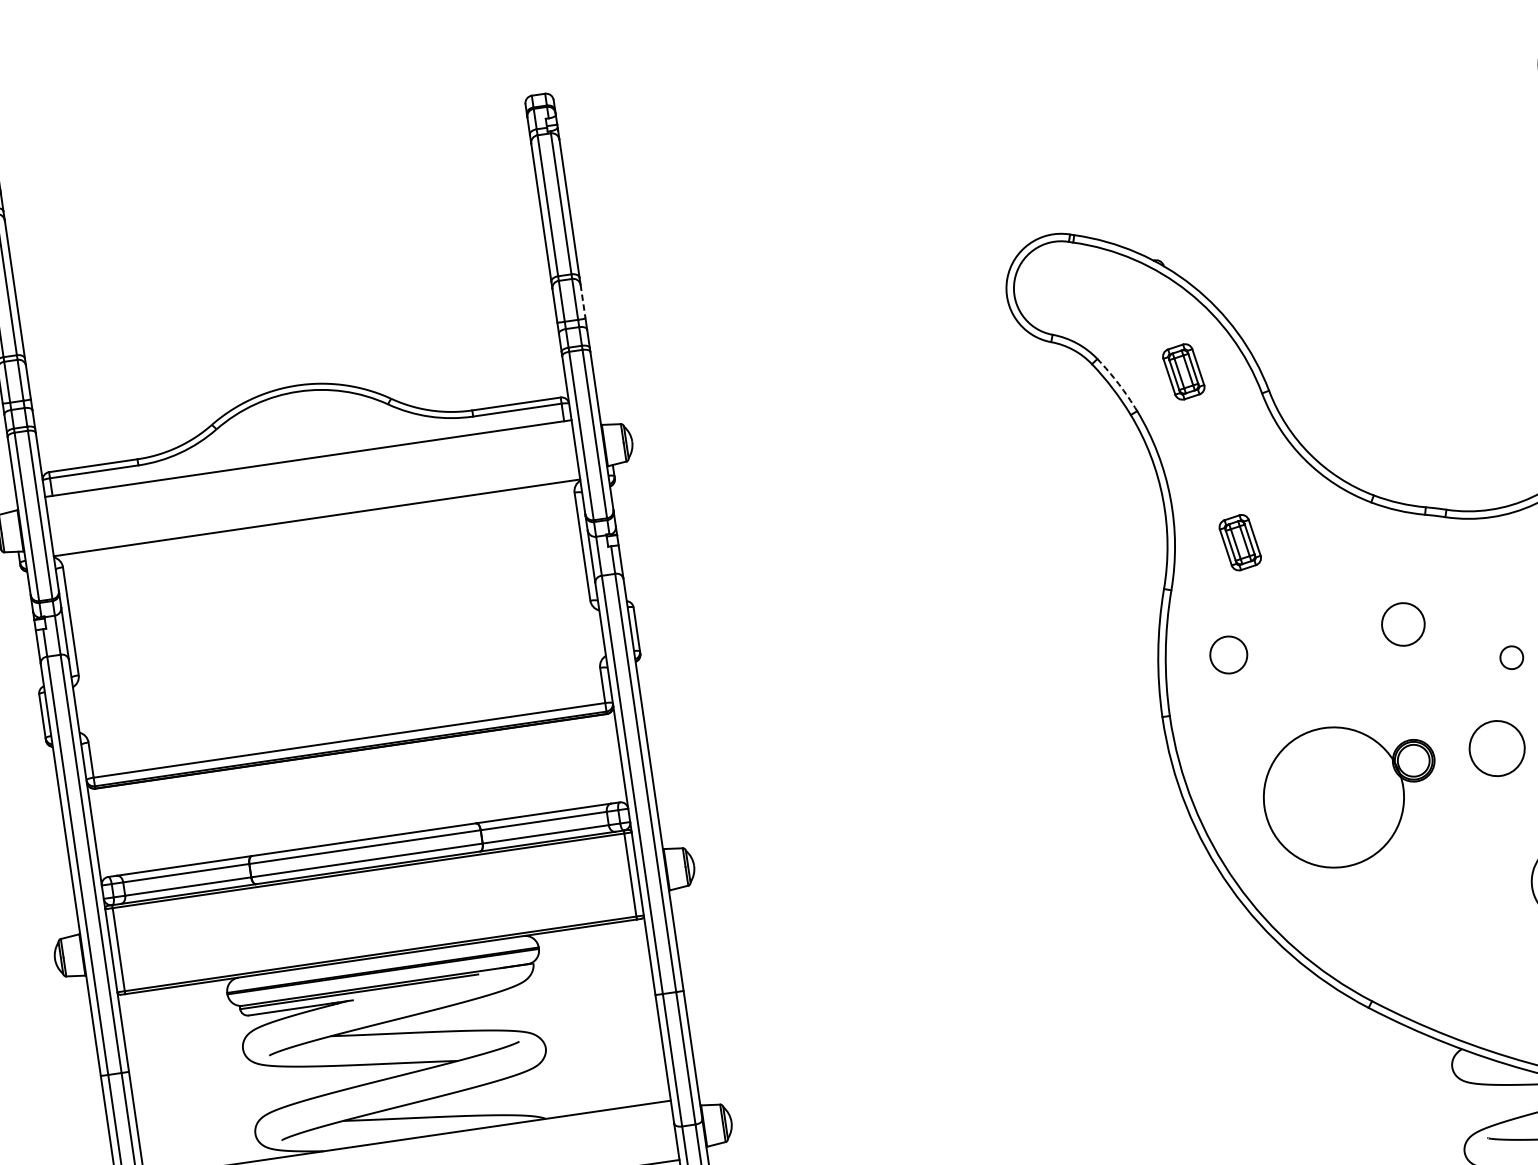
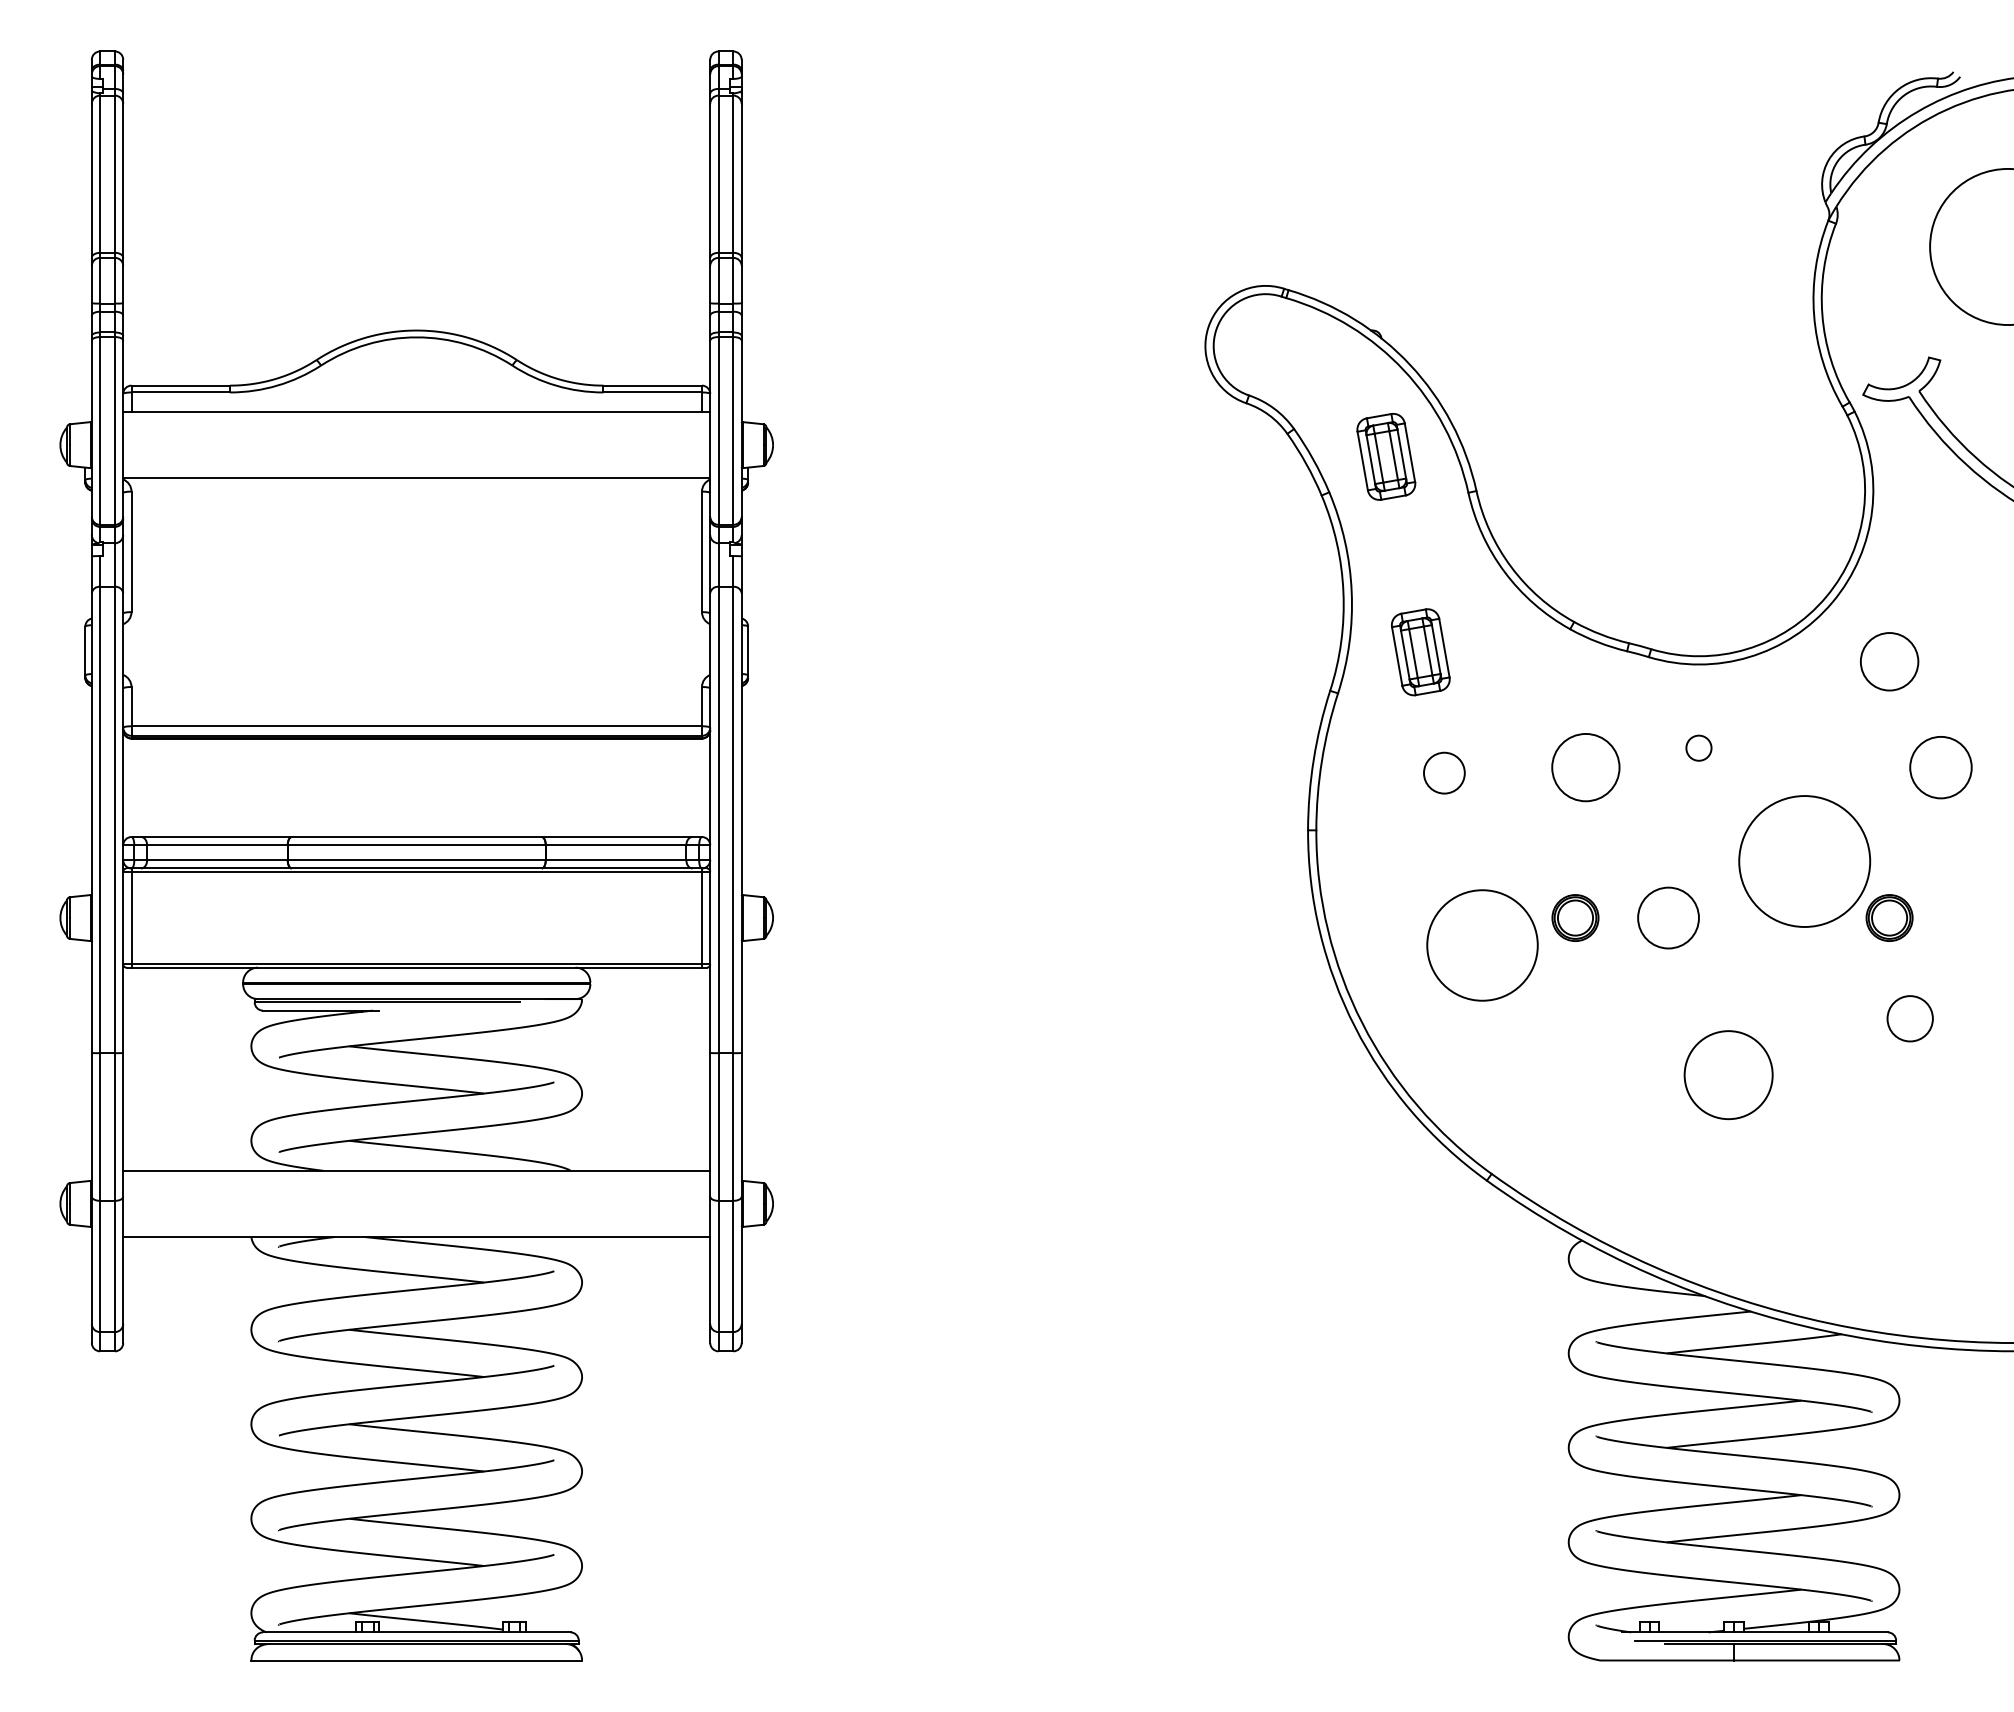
line: (582, 301) -> (741, 284), dashed -> solid
part: (1183, 371) -> (1386, 456), size x1.43
arc: (1118, 383) -> (1313, 459), dashed -> solid
part: (1239, 542) -> (1420, 652), size x1.43
circle: (1403, 624) -> (1585, 767), size x1.43
circle: (1228, 654) -> (1444, 772), moved
circle: (1511, 657) -> (1698, 747), moved
circle: (1333, 797) -> (1482, 945), size x0.71

